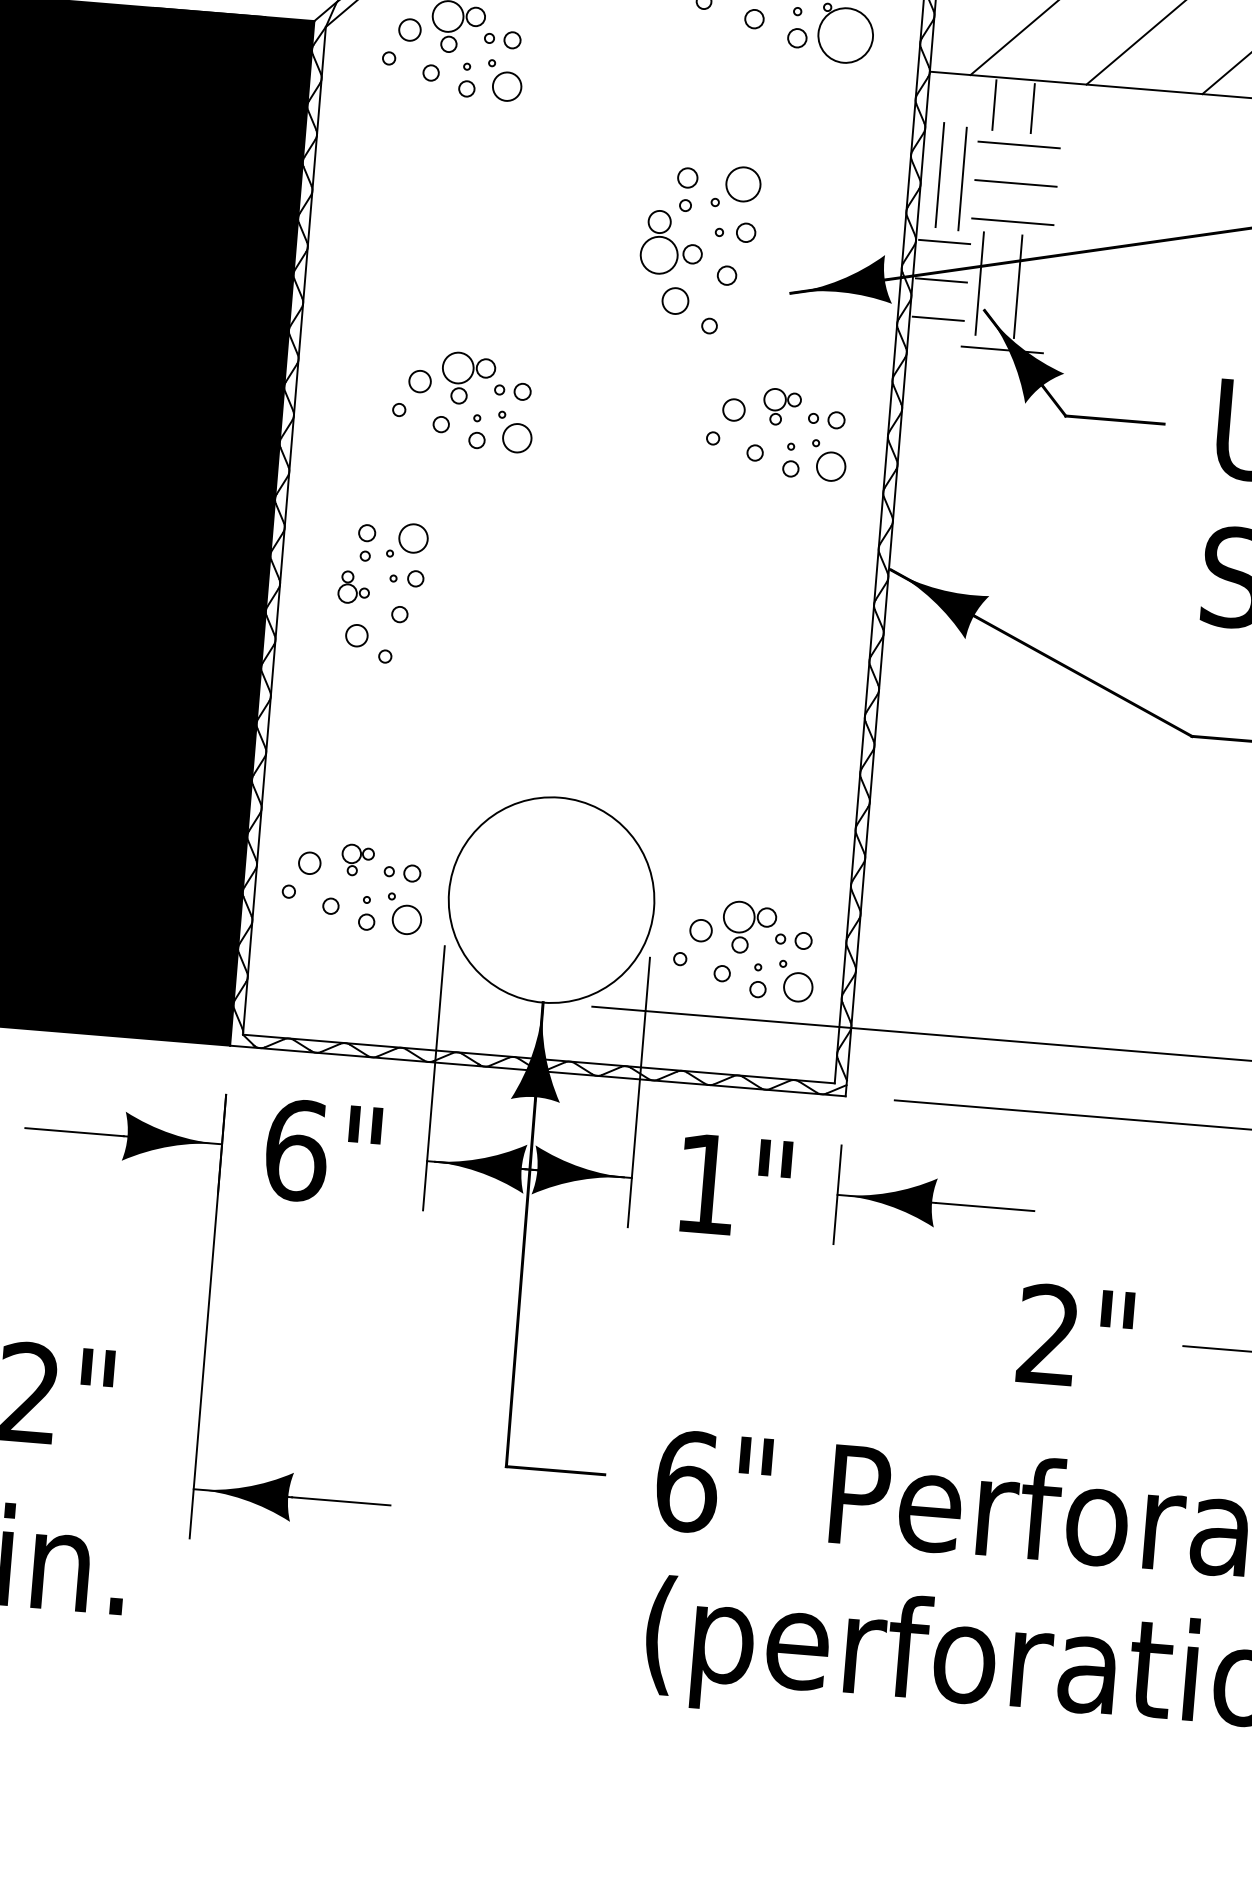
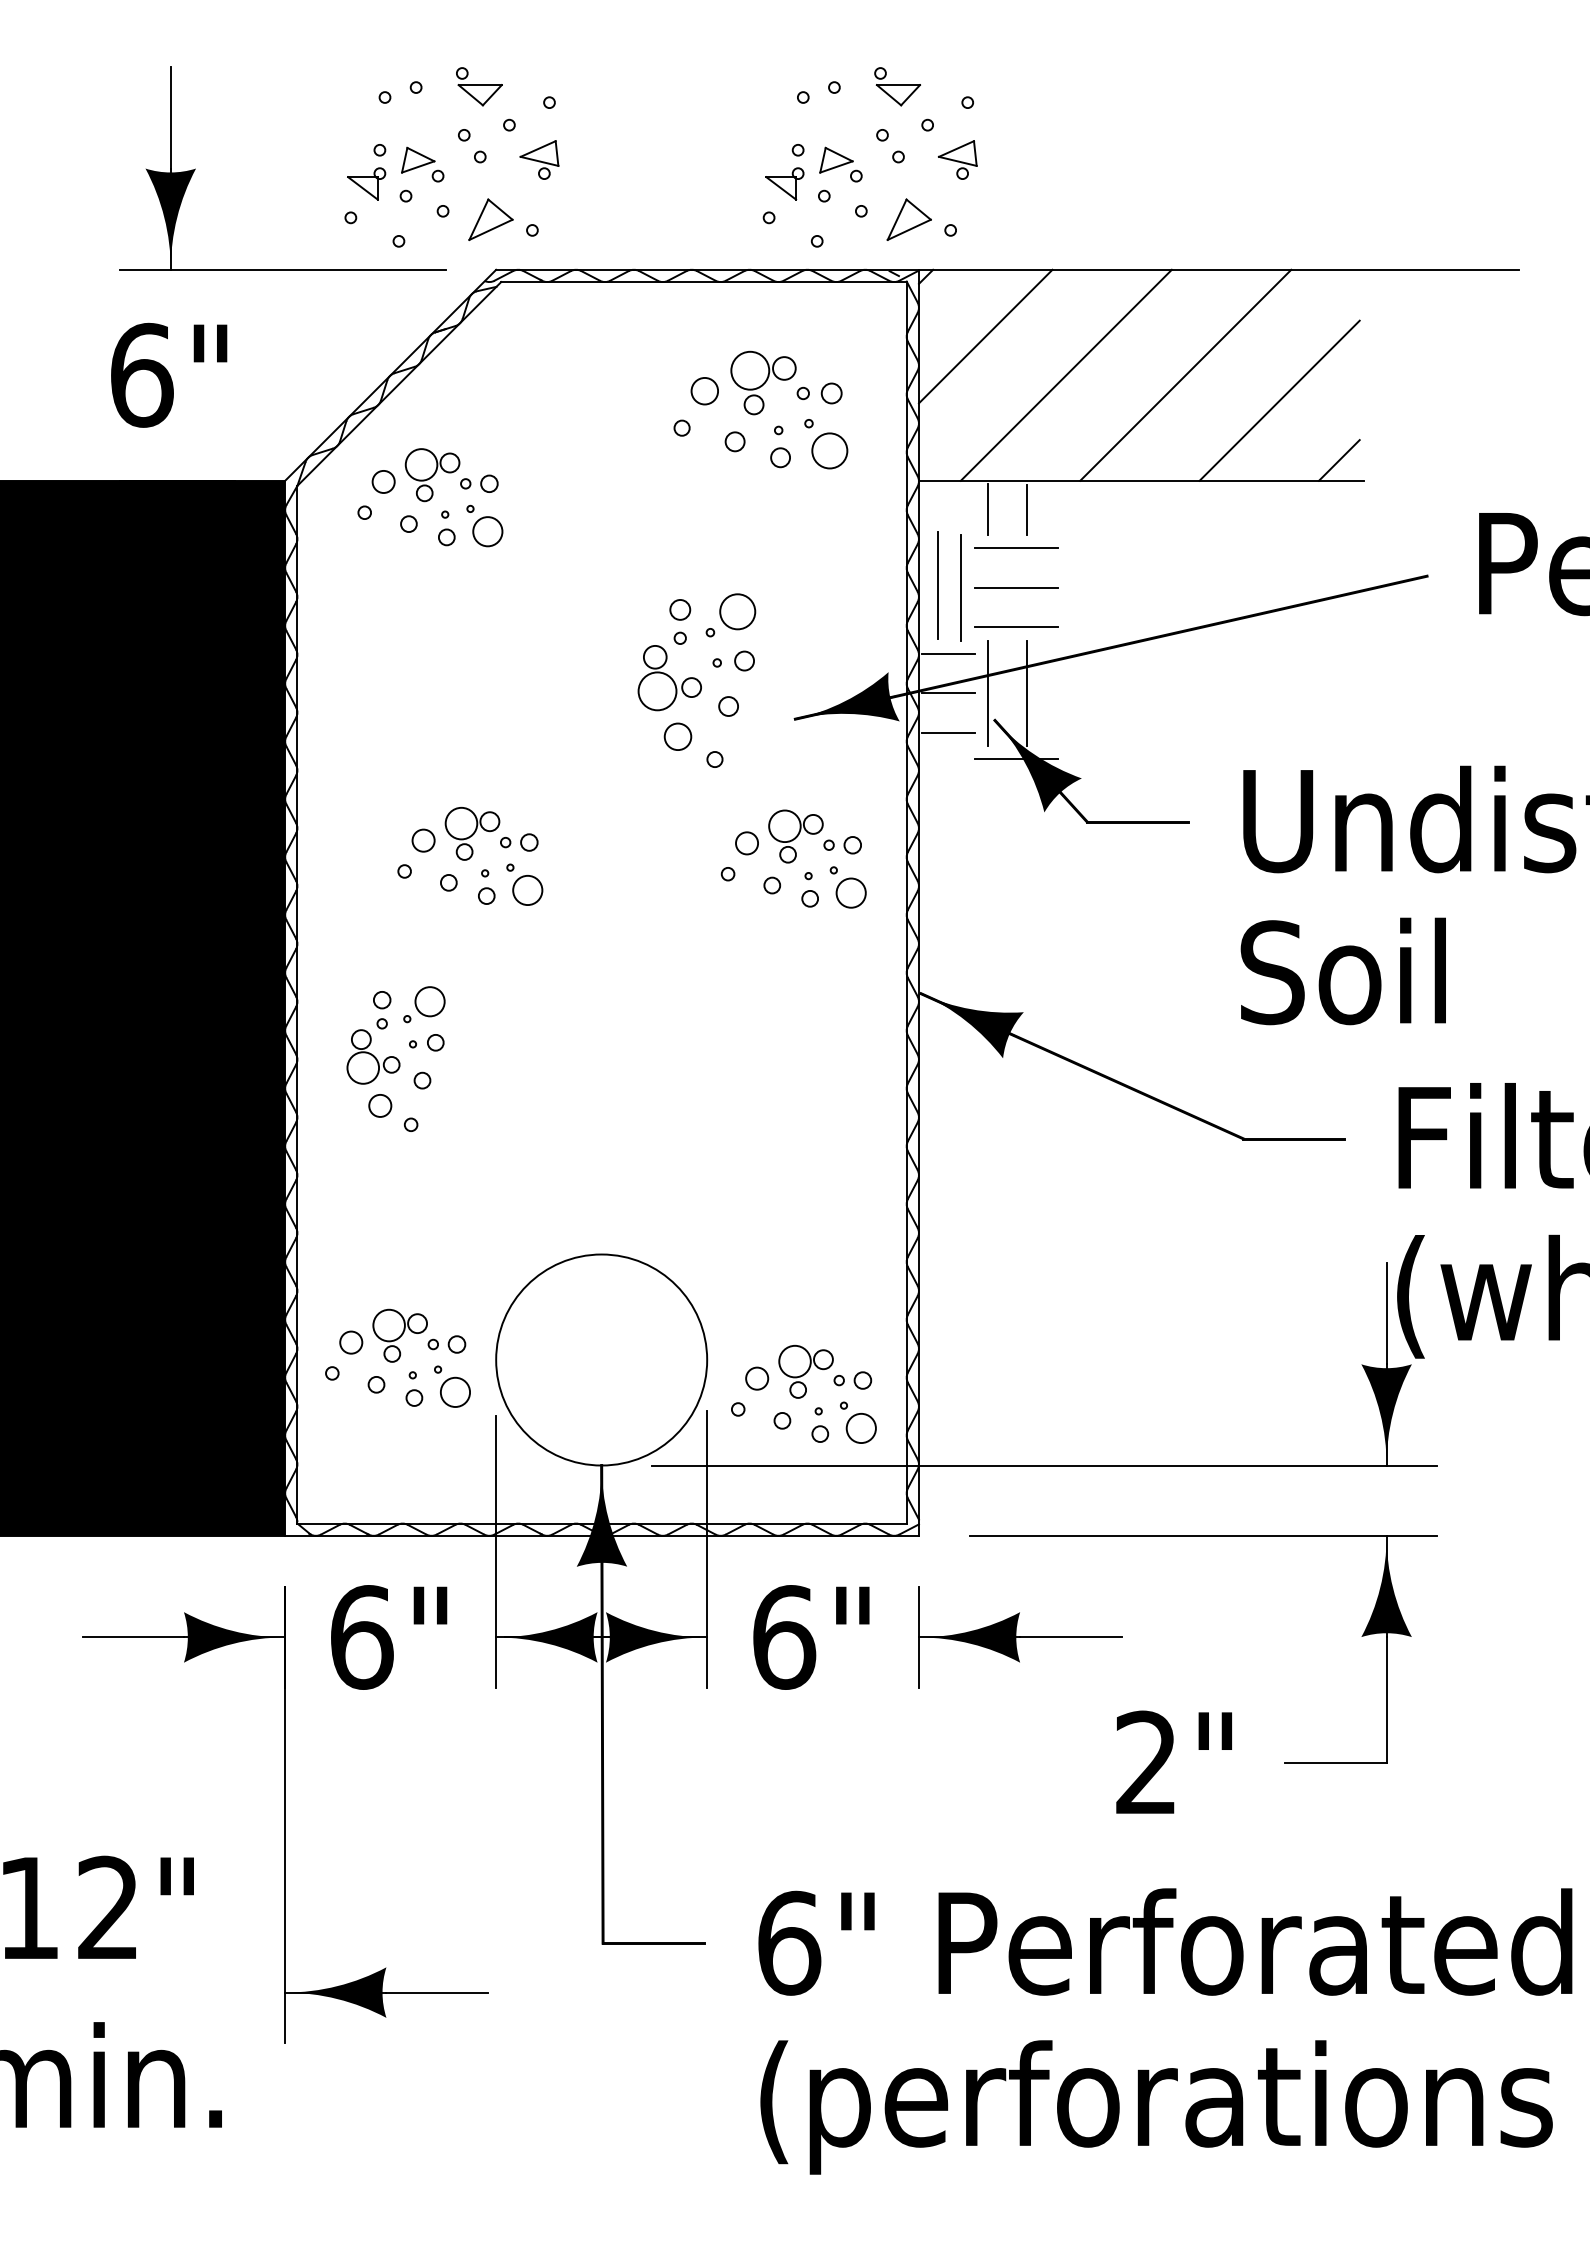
circle: (845, 35) -> (829, 450), size x0.62
part: (781, 407) -> (795, 836), size x1.43
part: (354, 587) -> (373, 1056), size x1.67
part: (357, 860) -> (399, 1335), size x1.67
text: (706, 1184) -> (784, 1637), 1" -> 6"

